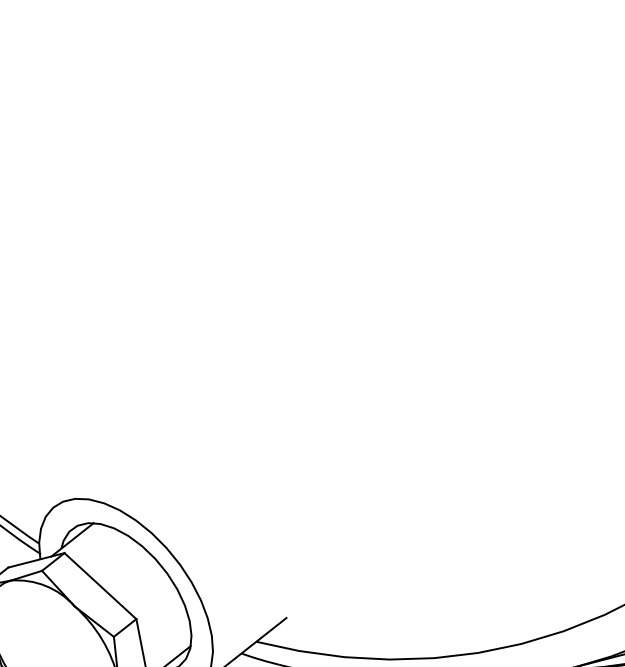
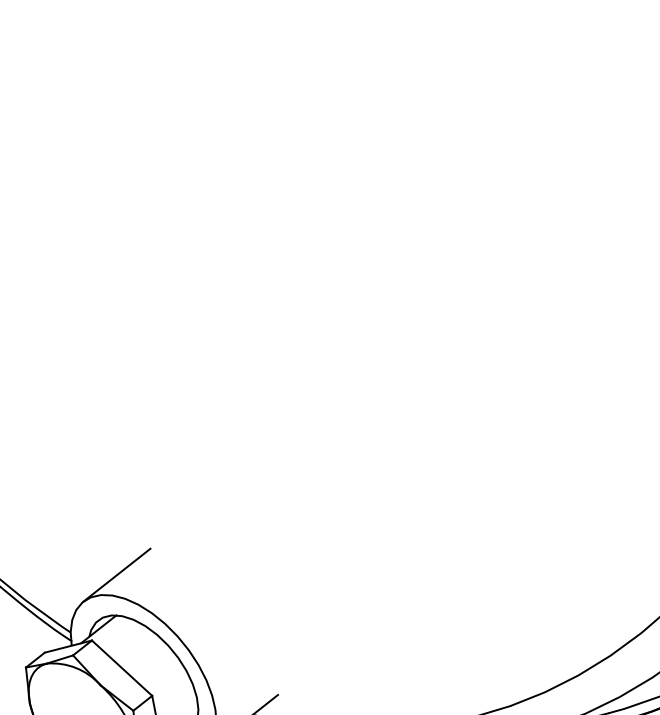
line: (93, 474) -> (116, 574), added

